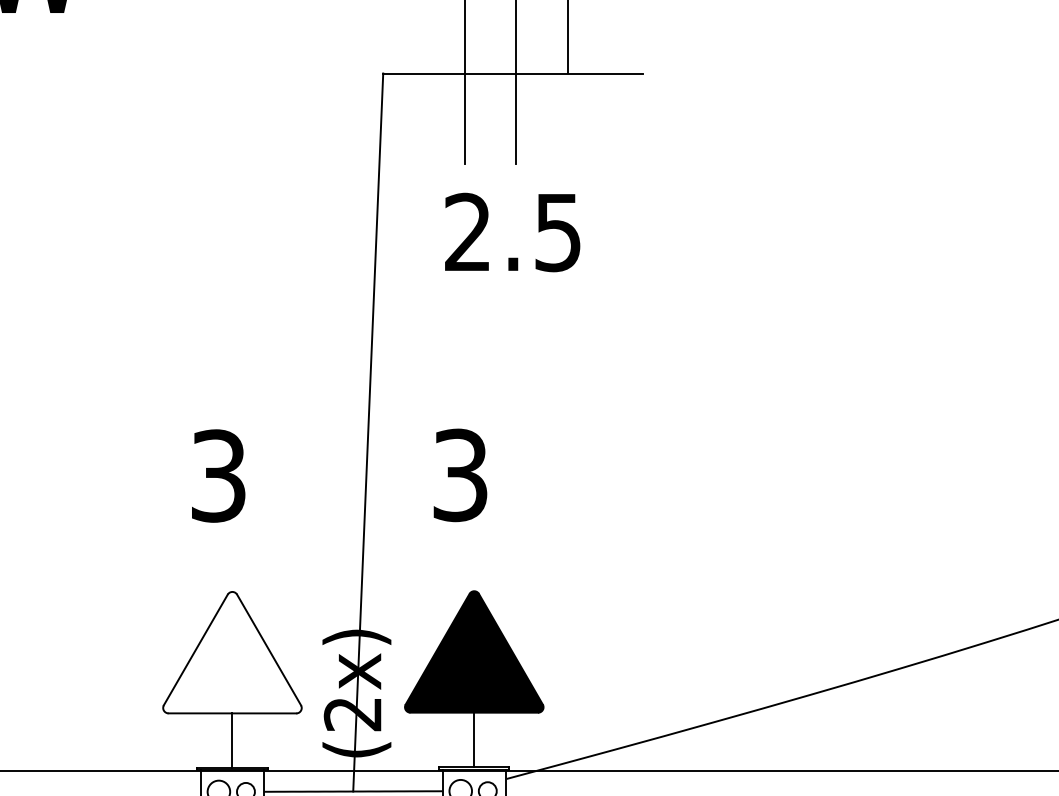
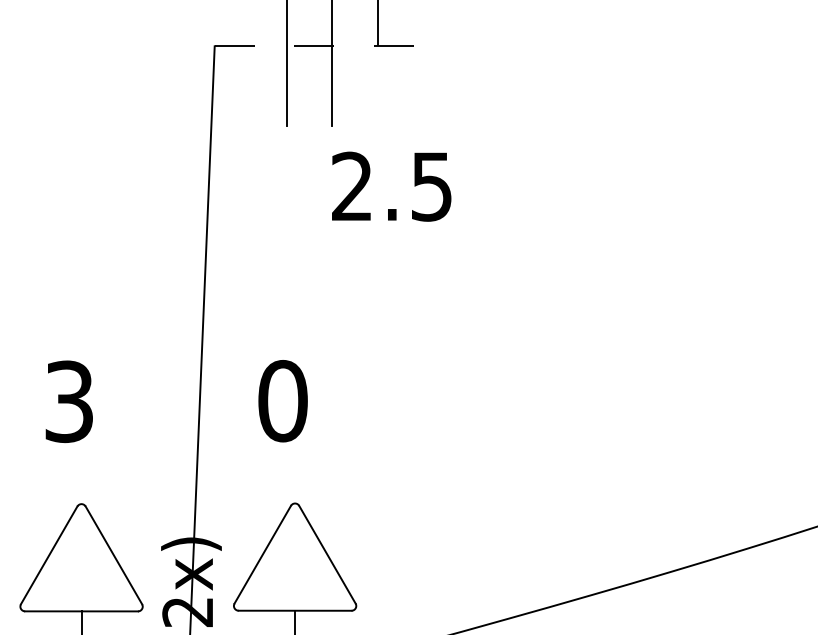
line: (513, 73) -> (329, 46), solid -> dashed
text: (512, 232) -> (391, 186), moved
text: (460, 475) -> (282, 401), 3 -> 0
fill: (474, 651) -> (295, 556), removed

